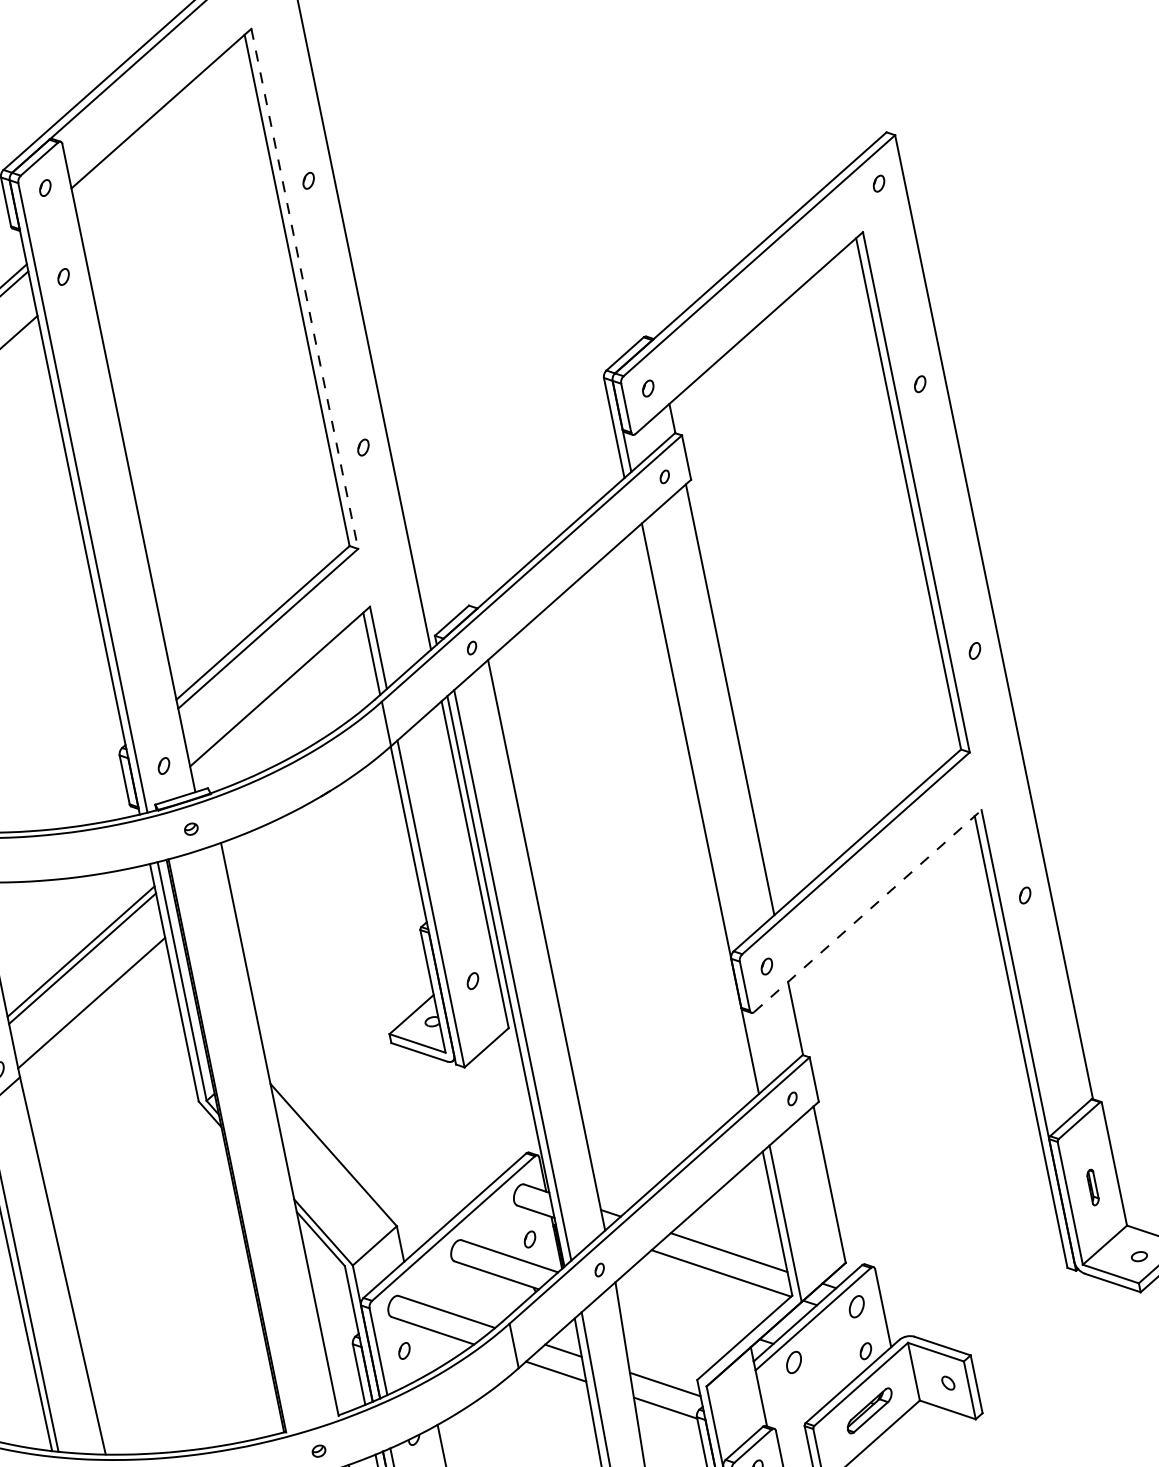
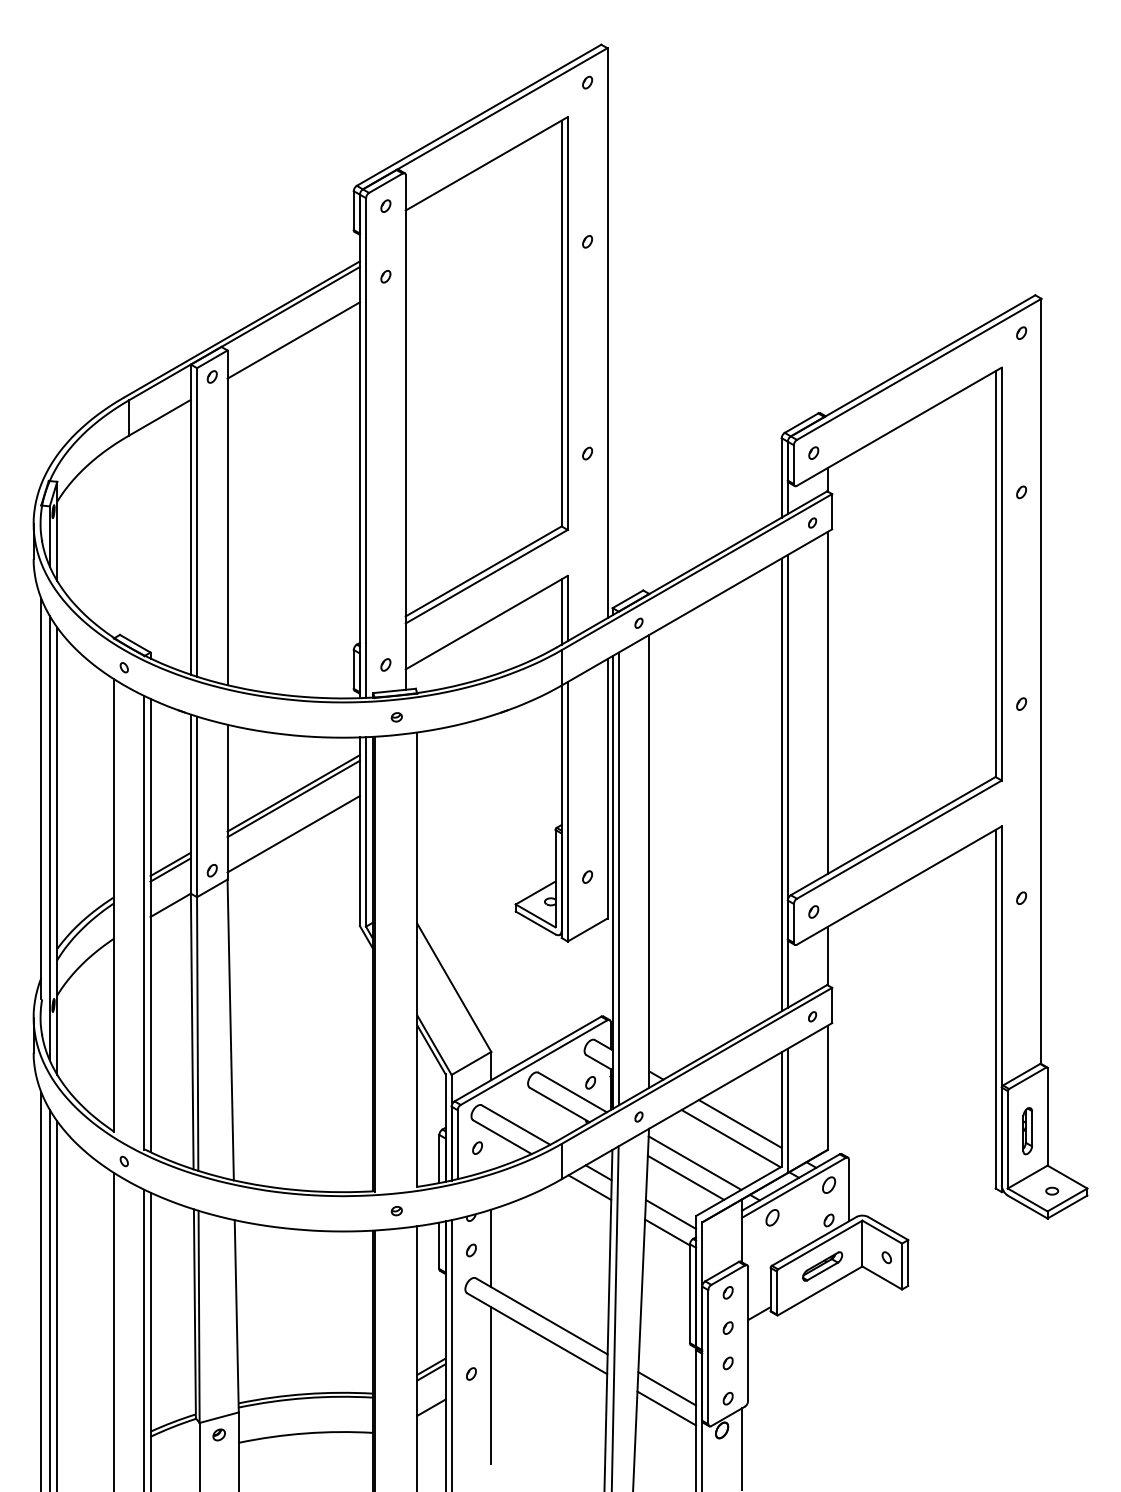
line: (304, 290) -> (567, 324), dashed -> solid
line: (693, 814) -> (781, 784), added
line: (868, 911) -> (899, 885), dashed -> solid
part: (1092, 1187) -> (1027, 1131), size x1.67
line: (681, 1312) -> (694, 1162), added
line: (673, 1334) -> (685, 1177), added

